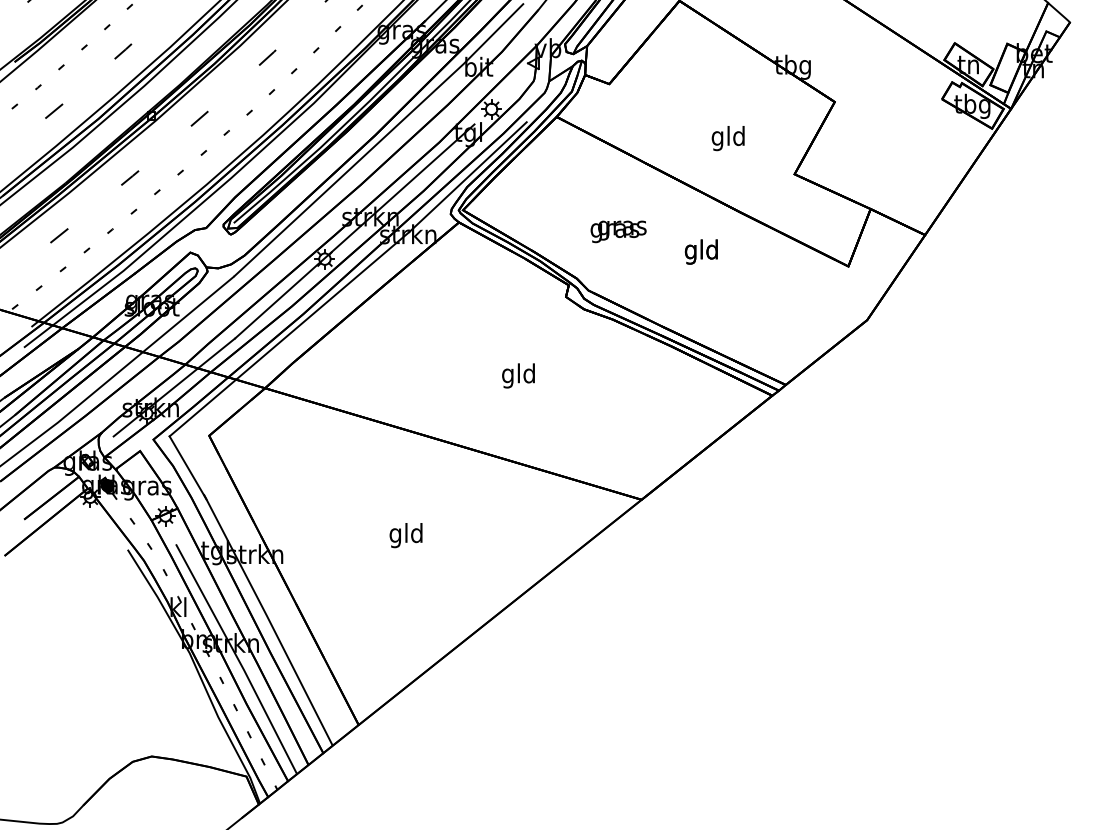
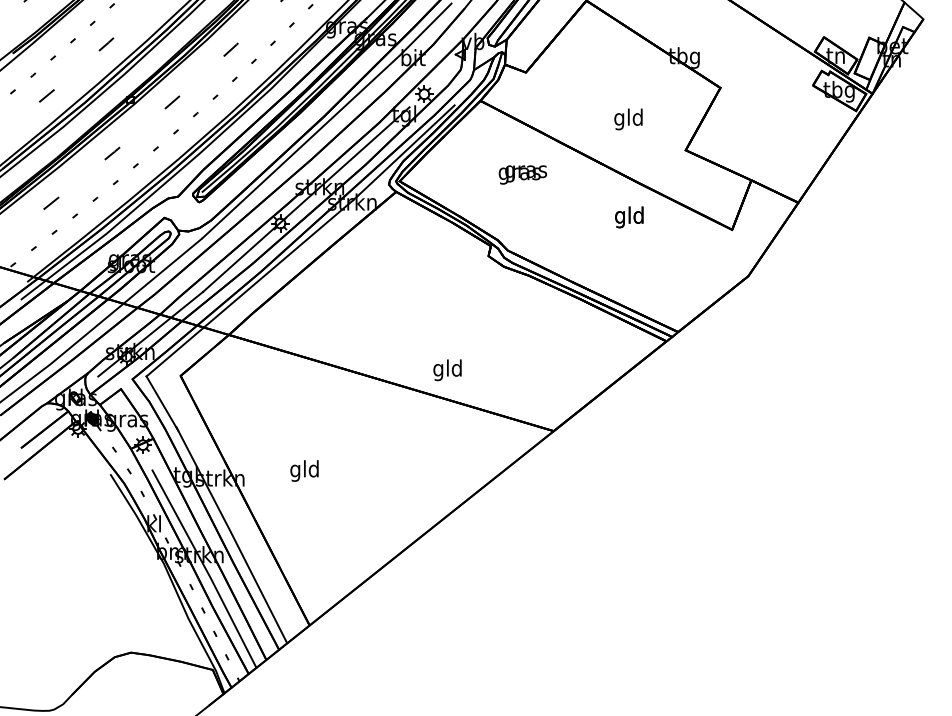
text: (618, 231) -> (522, 174), moved
text: (701, 252) -> (629, 217), moved
text: (518, 376) -> (447, 370), moved
text: (406, 534) -> (304, 470), moved

